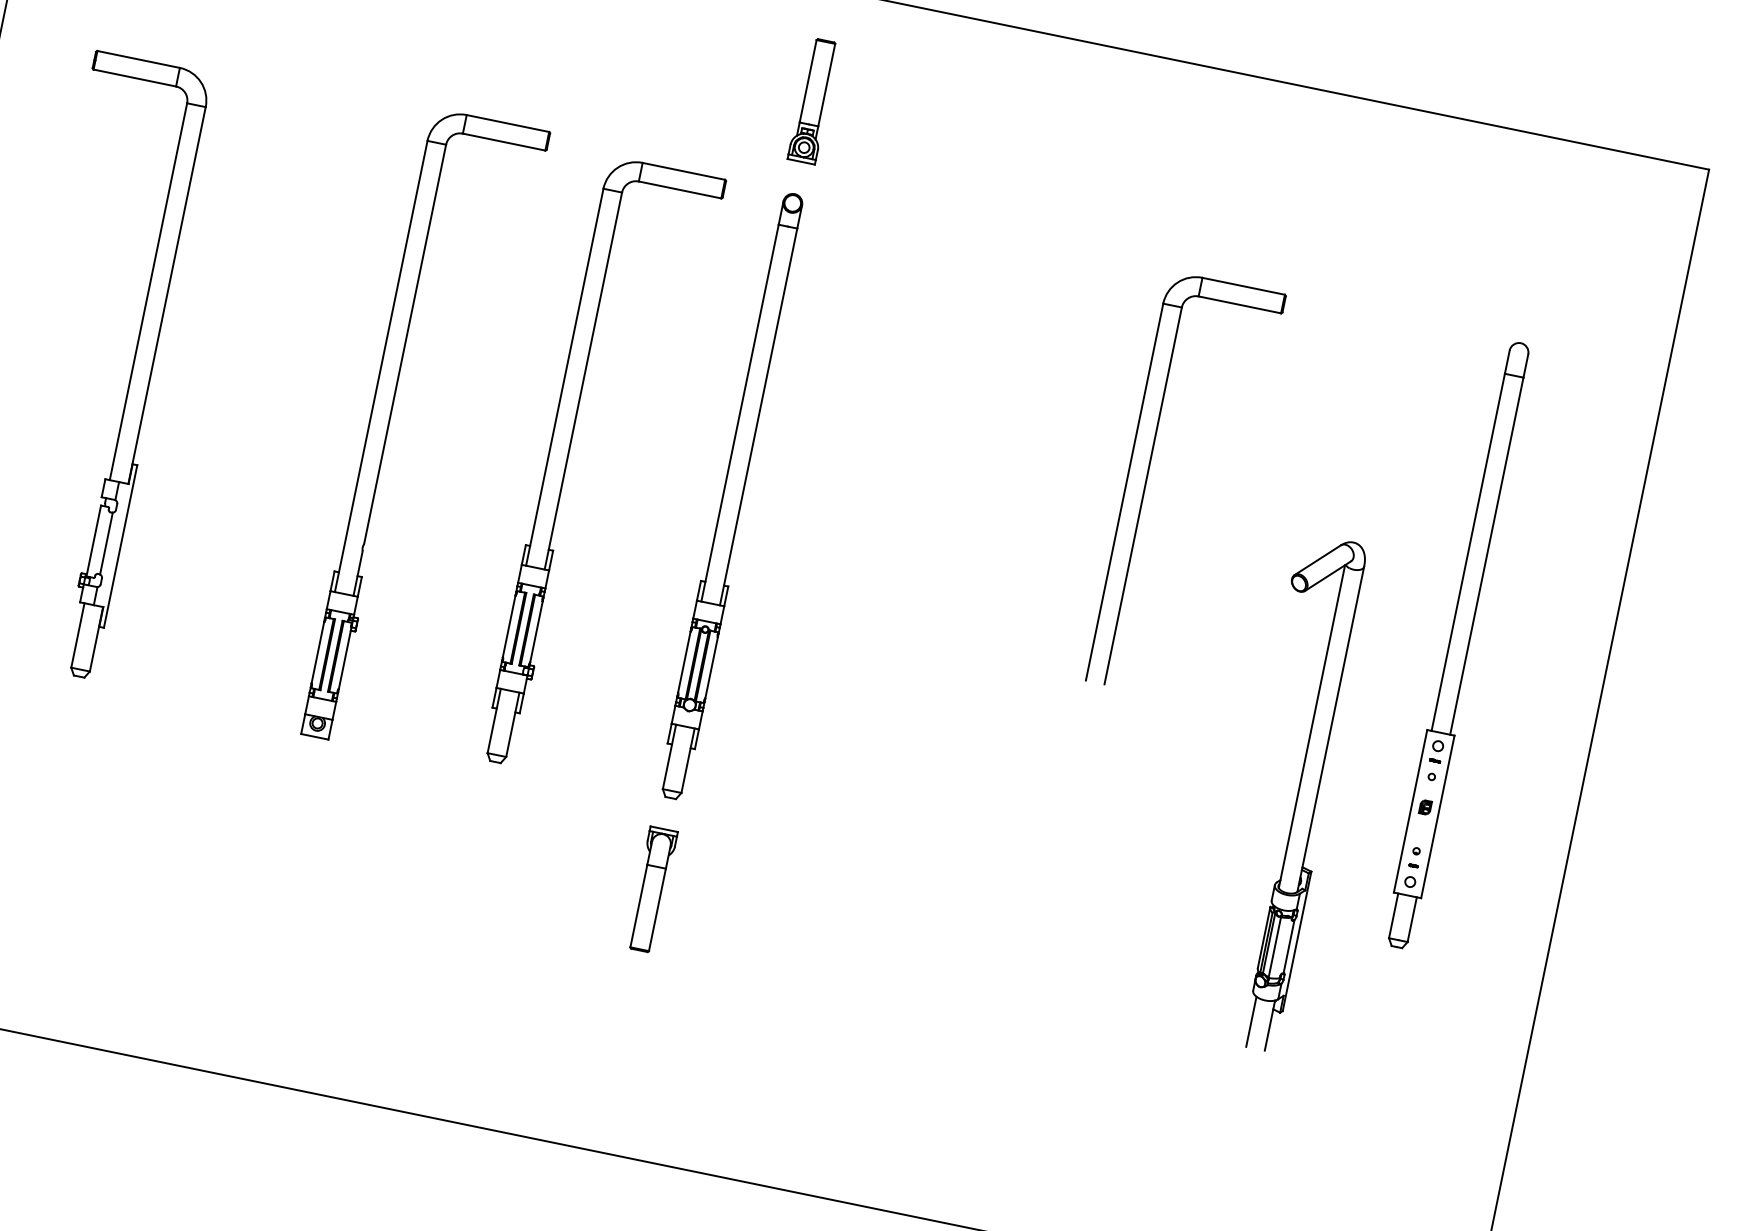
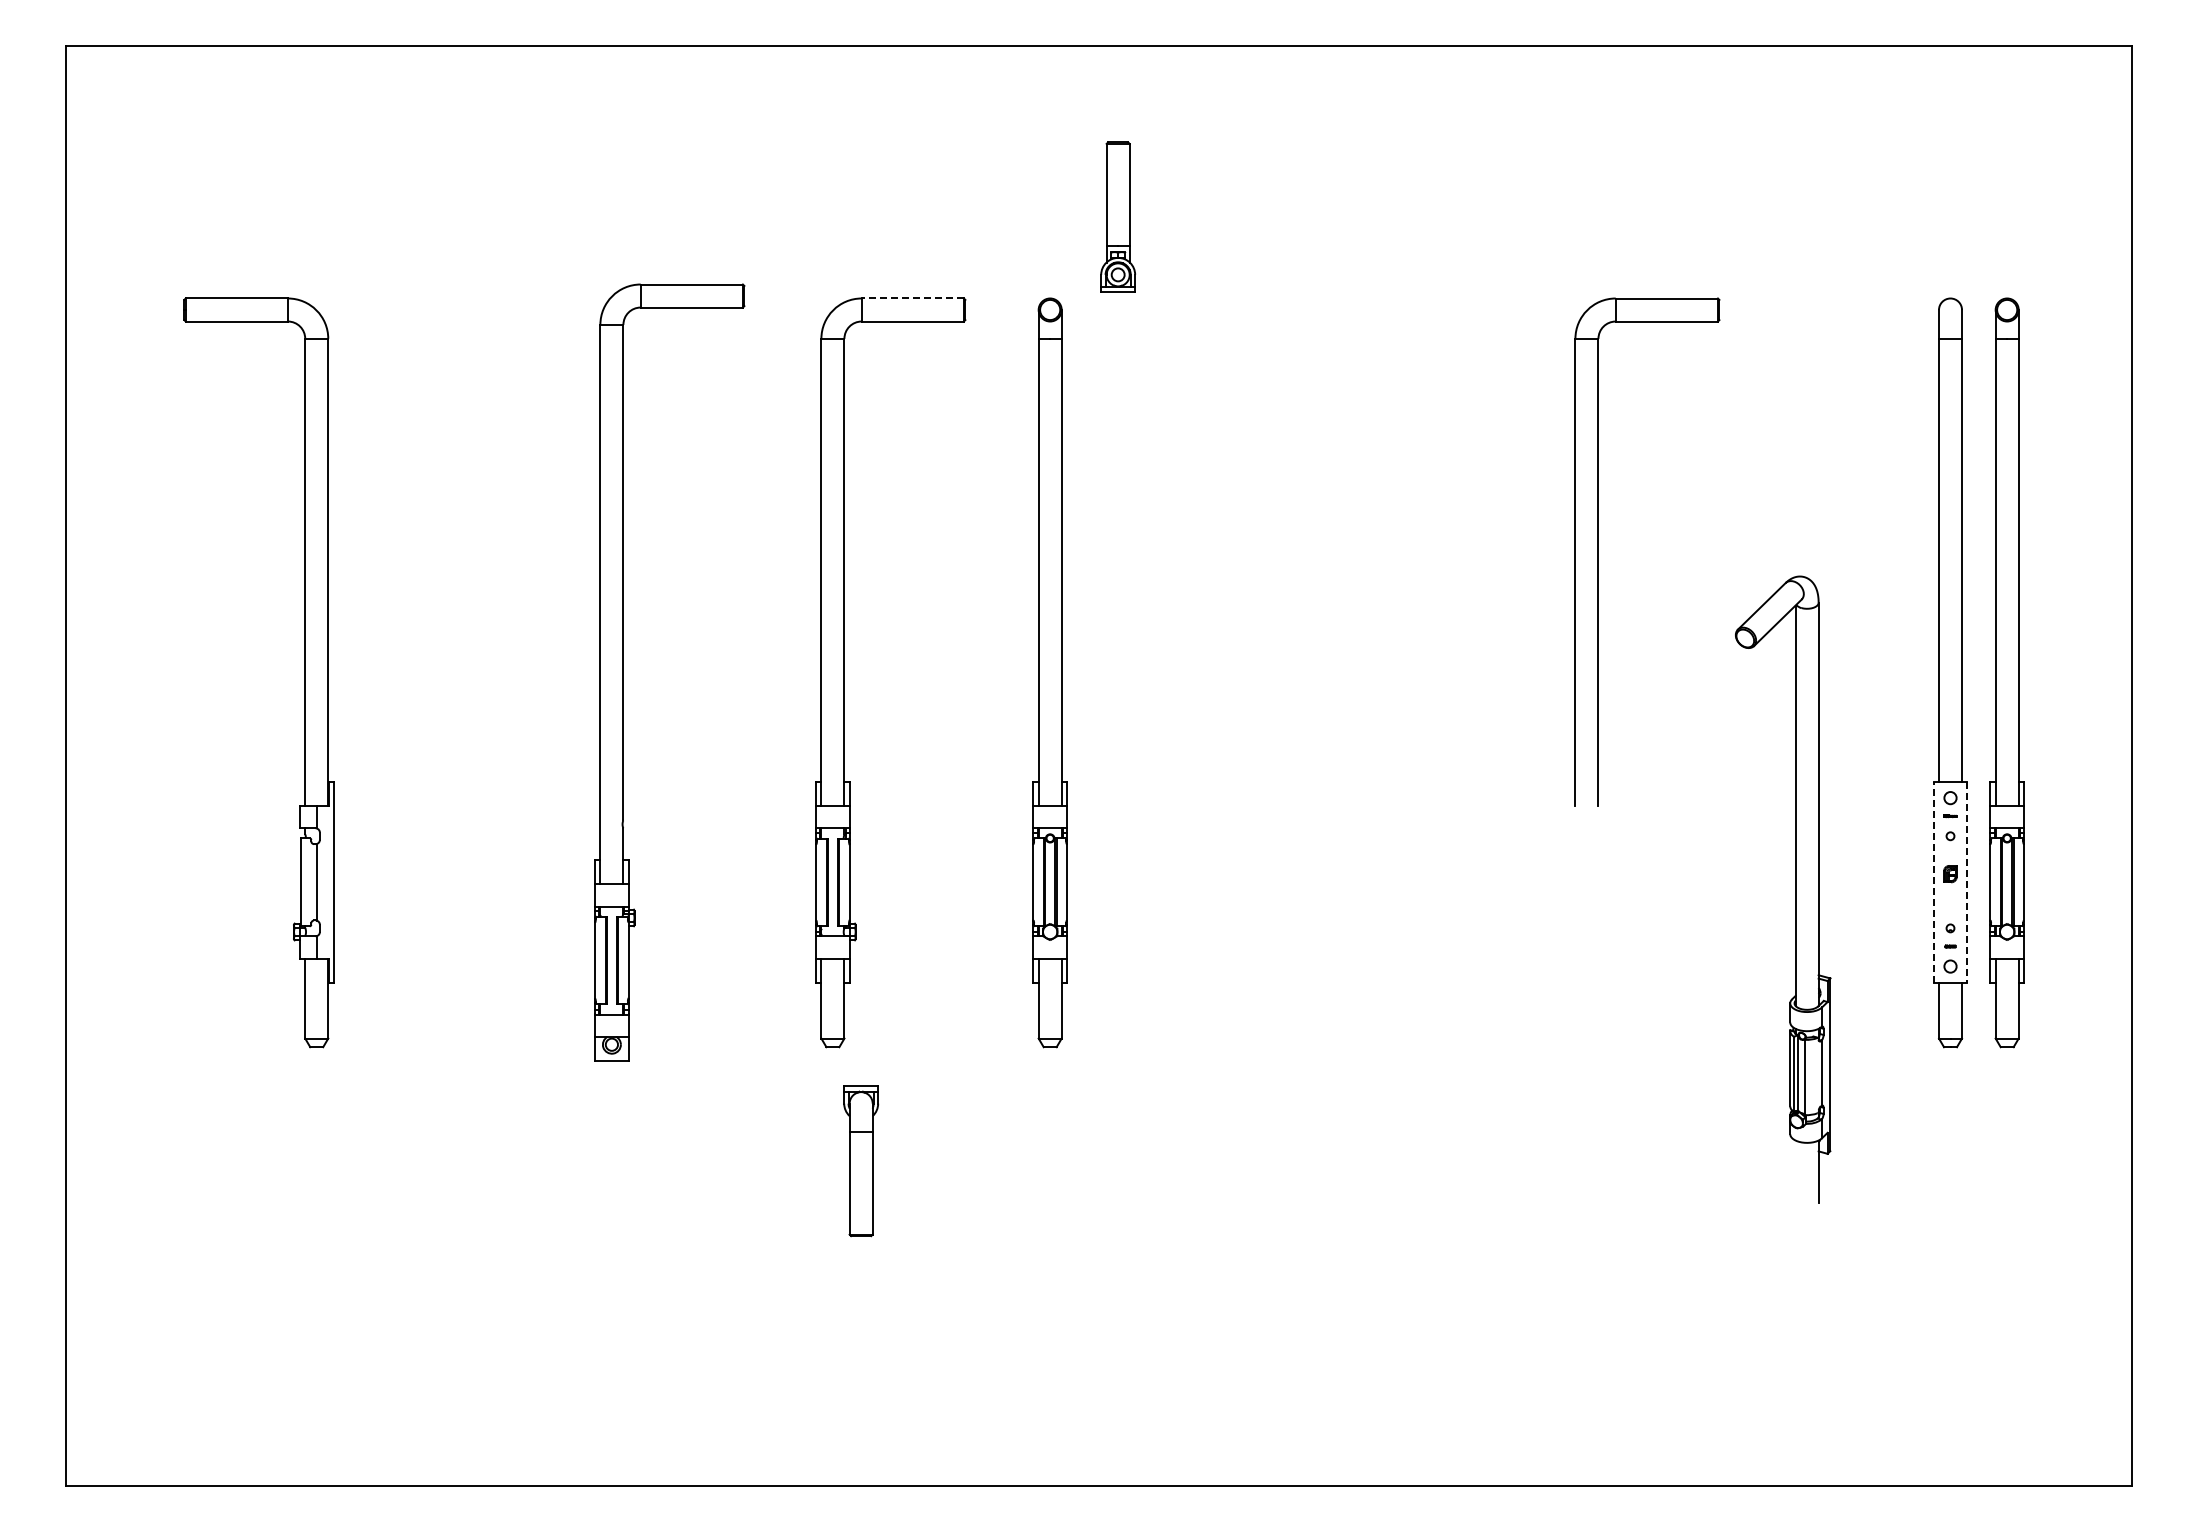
part: (813, 100) -> (1117, 216), moved
line: (683, 171) -> (912, 298), solid -> dashed
part: (1146, 479) -> (1598, 551), moved
part: (1504, 654) -> (2006, 672), added
line: (1410, 811) -> (1933, 882), solid -> dashed
line: (1437, 817) -> (1967, 882), solid -> dashed
part: (651, 890) -> (860, 1161), moved
line: (1251, 1021) -> (1795, 1171), removed

